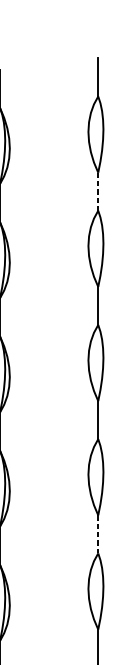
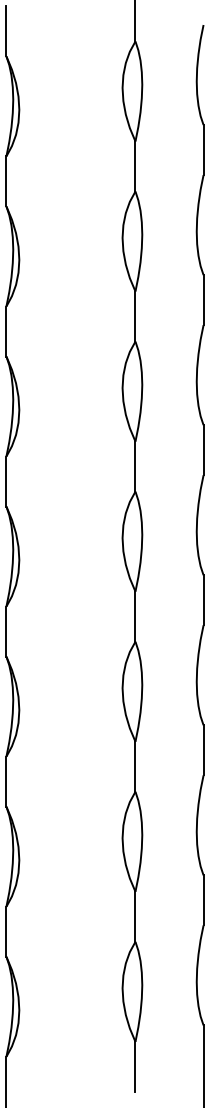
line: (98, 191) -> (135, 166), dashed -> solid
line: (98, 535) -> (135, 617), dashed -> solid

